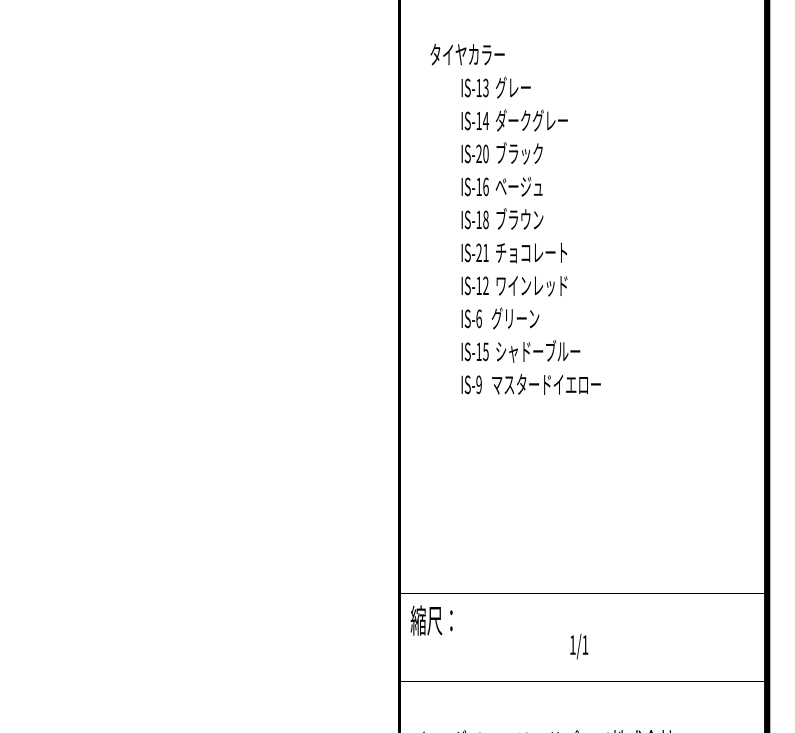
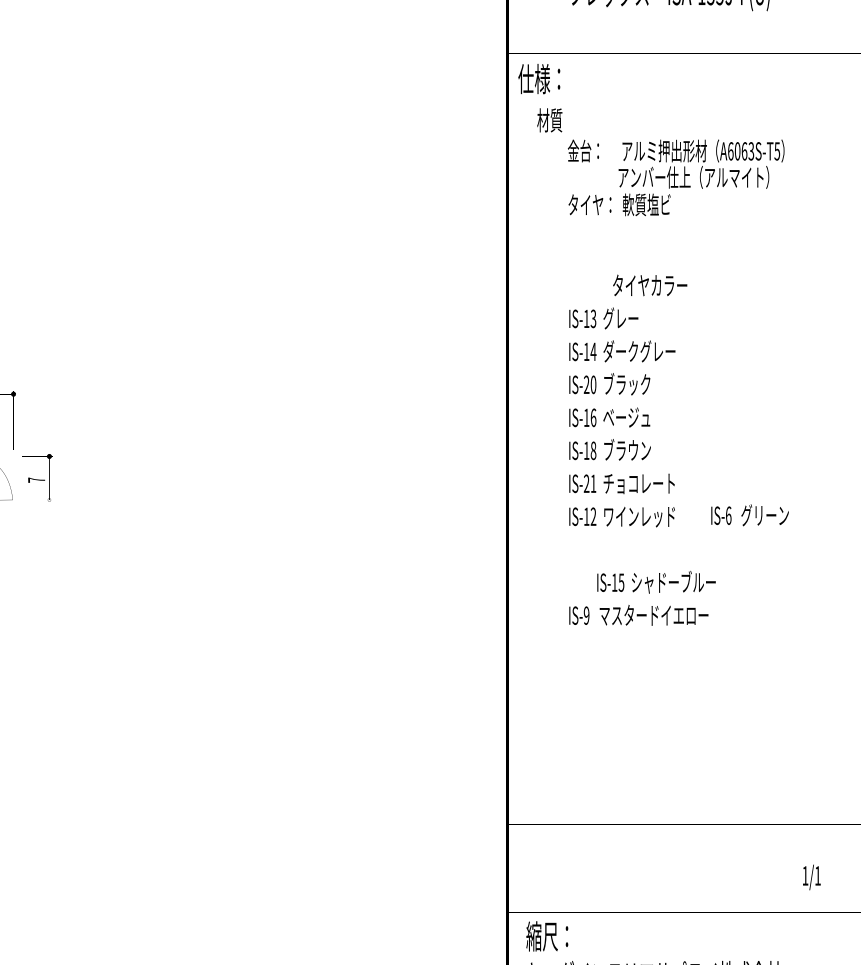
text: (467, 54) -> (650, 285), moved
text: (499, 318) -> (749, 515), moved
text: (520, 351) -> (656, 582), moved
text: (431, 620) -> (547, 936), moved
text: (578, 646) -> (811, 877), moved

